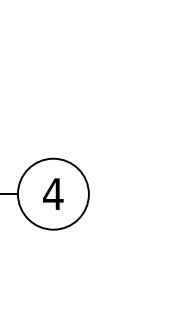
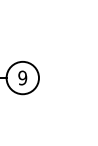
text: (52, 193) -> (22, 77), 4 -> 9

